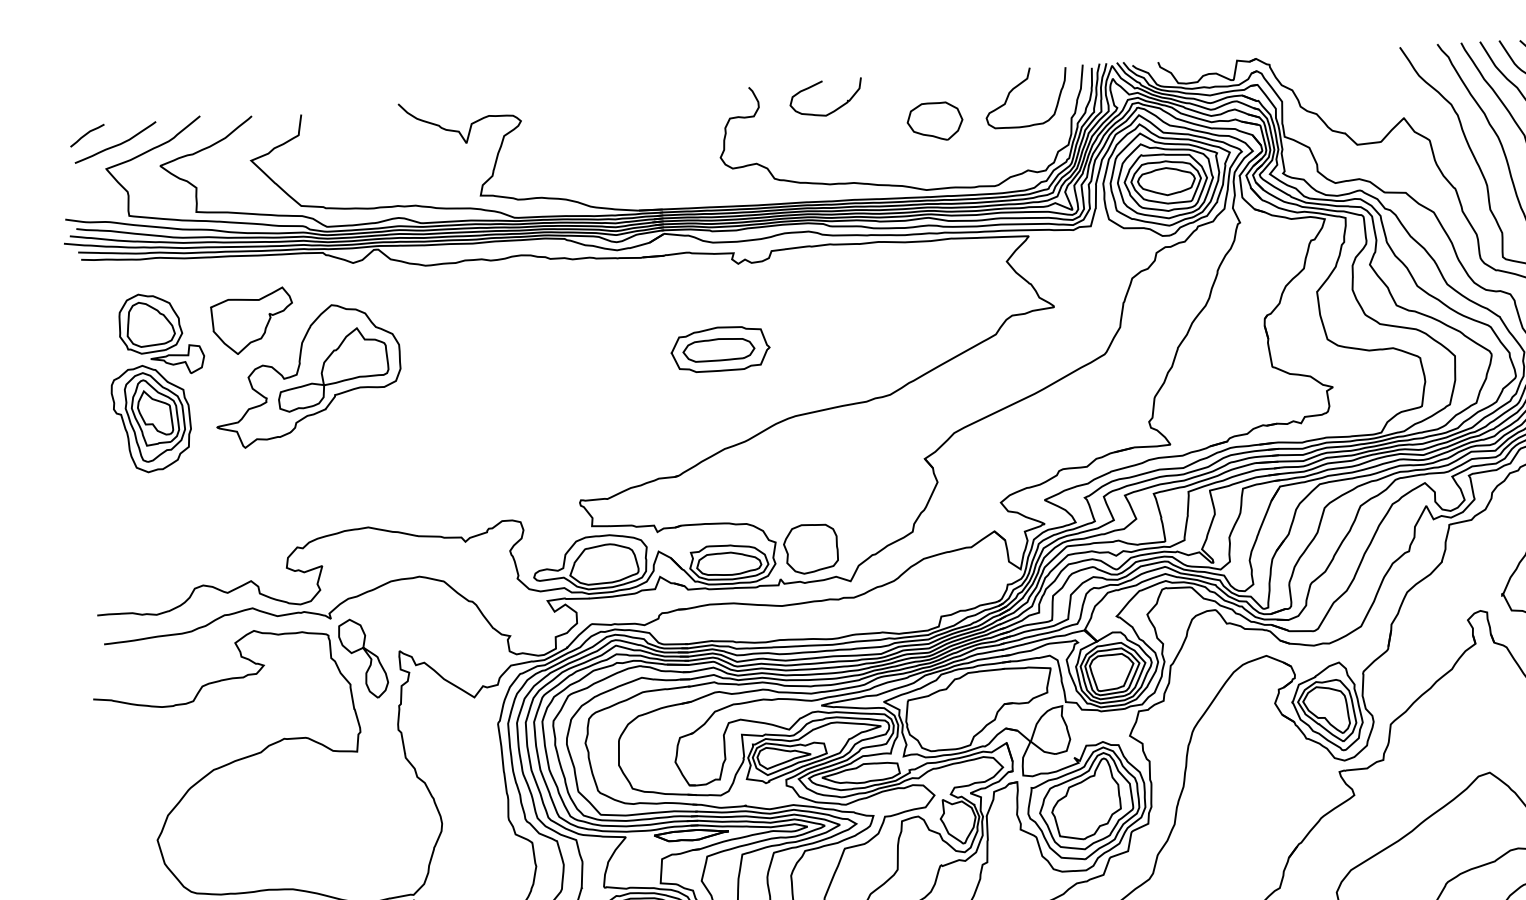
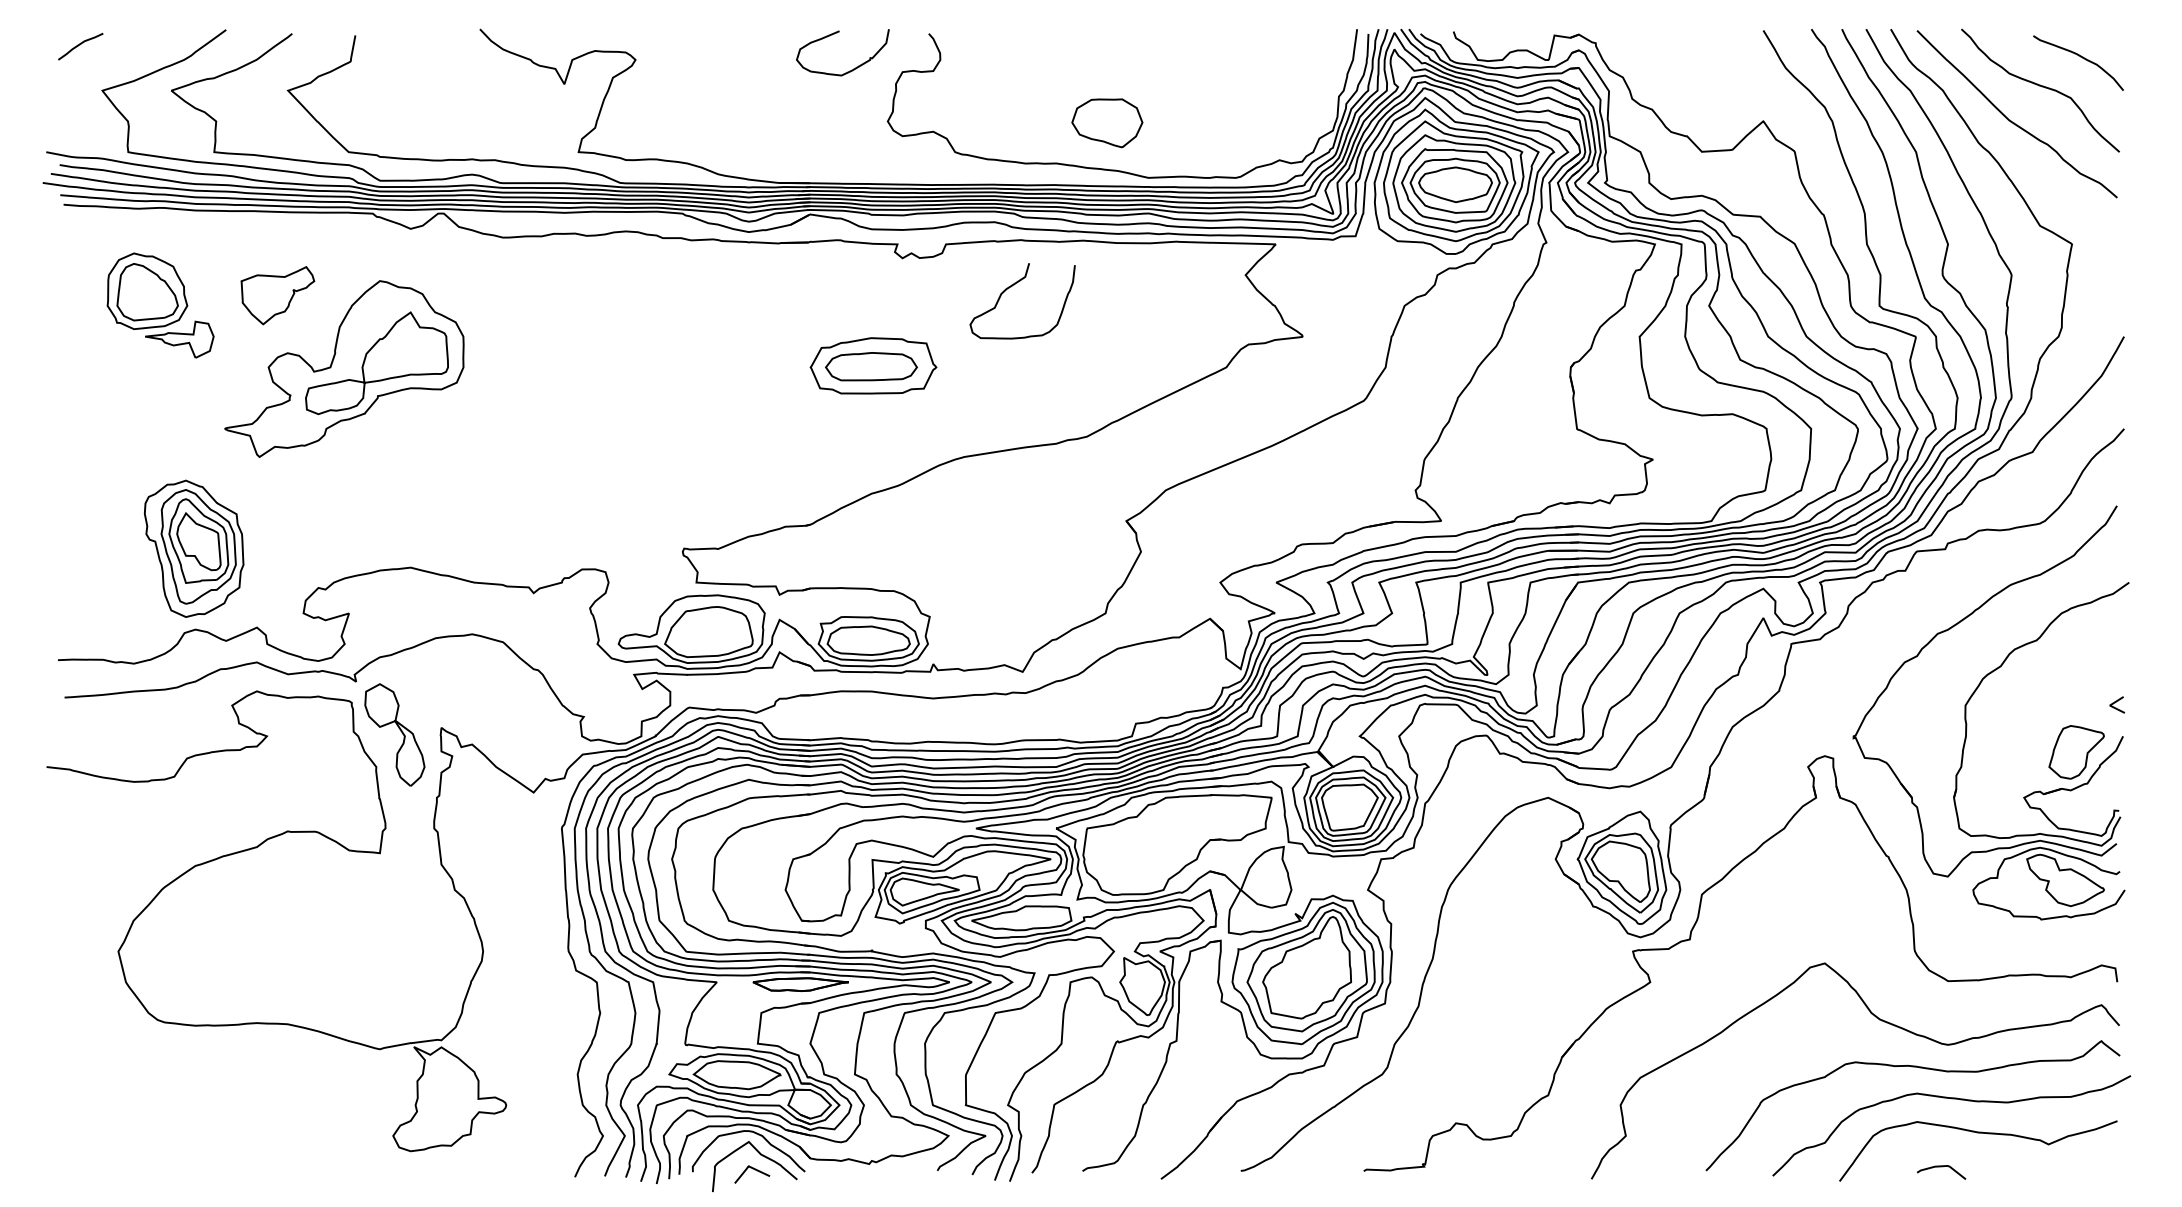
curve: (1017, 87) -> (1011, 287), moved
curve: (833, 110) -> (851, 69), moved
part: (935, 121) -> (1107, 123), moved
curve: (115, 144) -> (116, 60), removed
part: (252, 321) -> (277, 295), size x0.7
part: (151, 418) -> (193, 548), moved
part: (811, 548) -> (974, 627), removed

